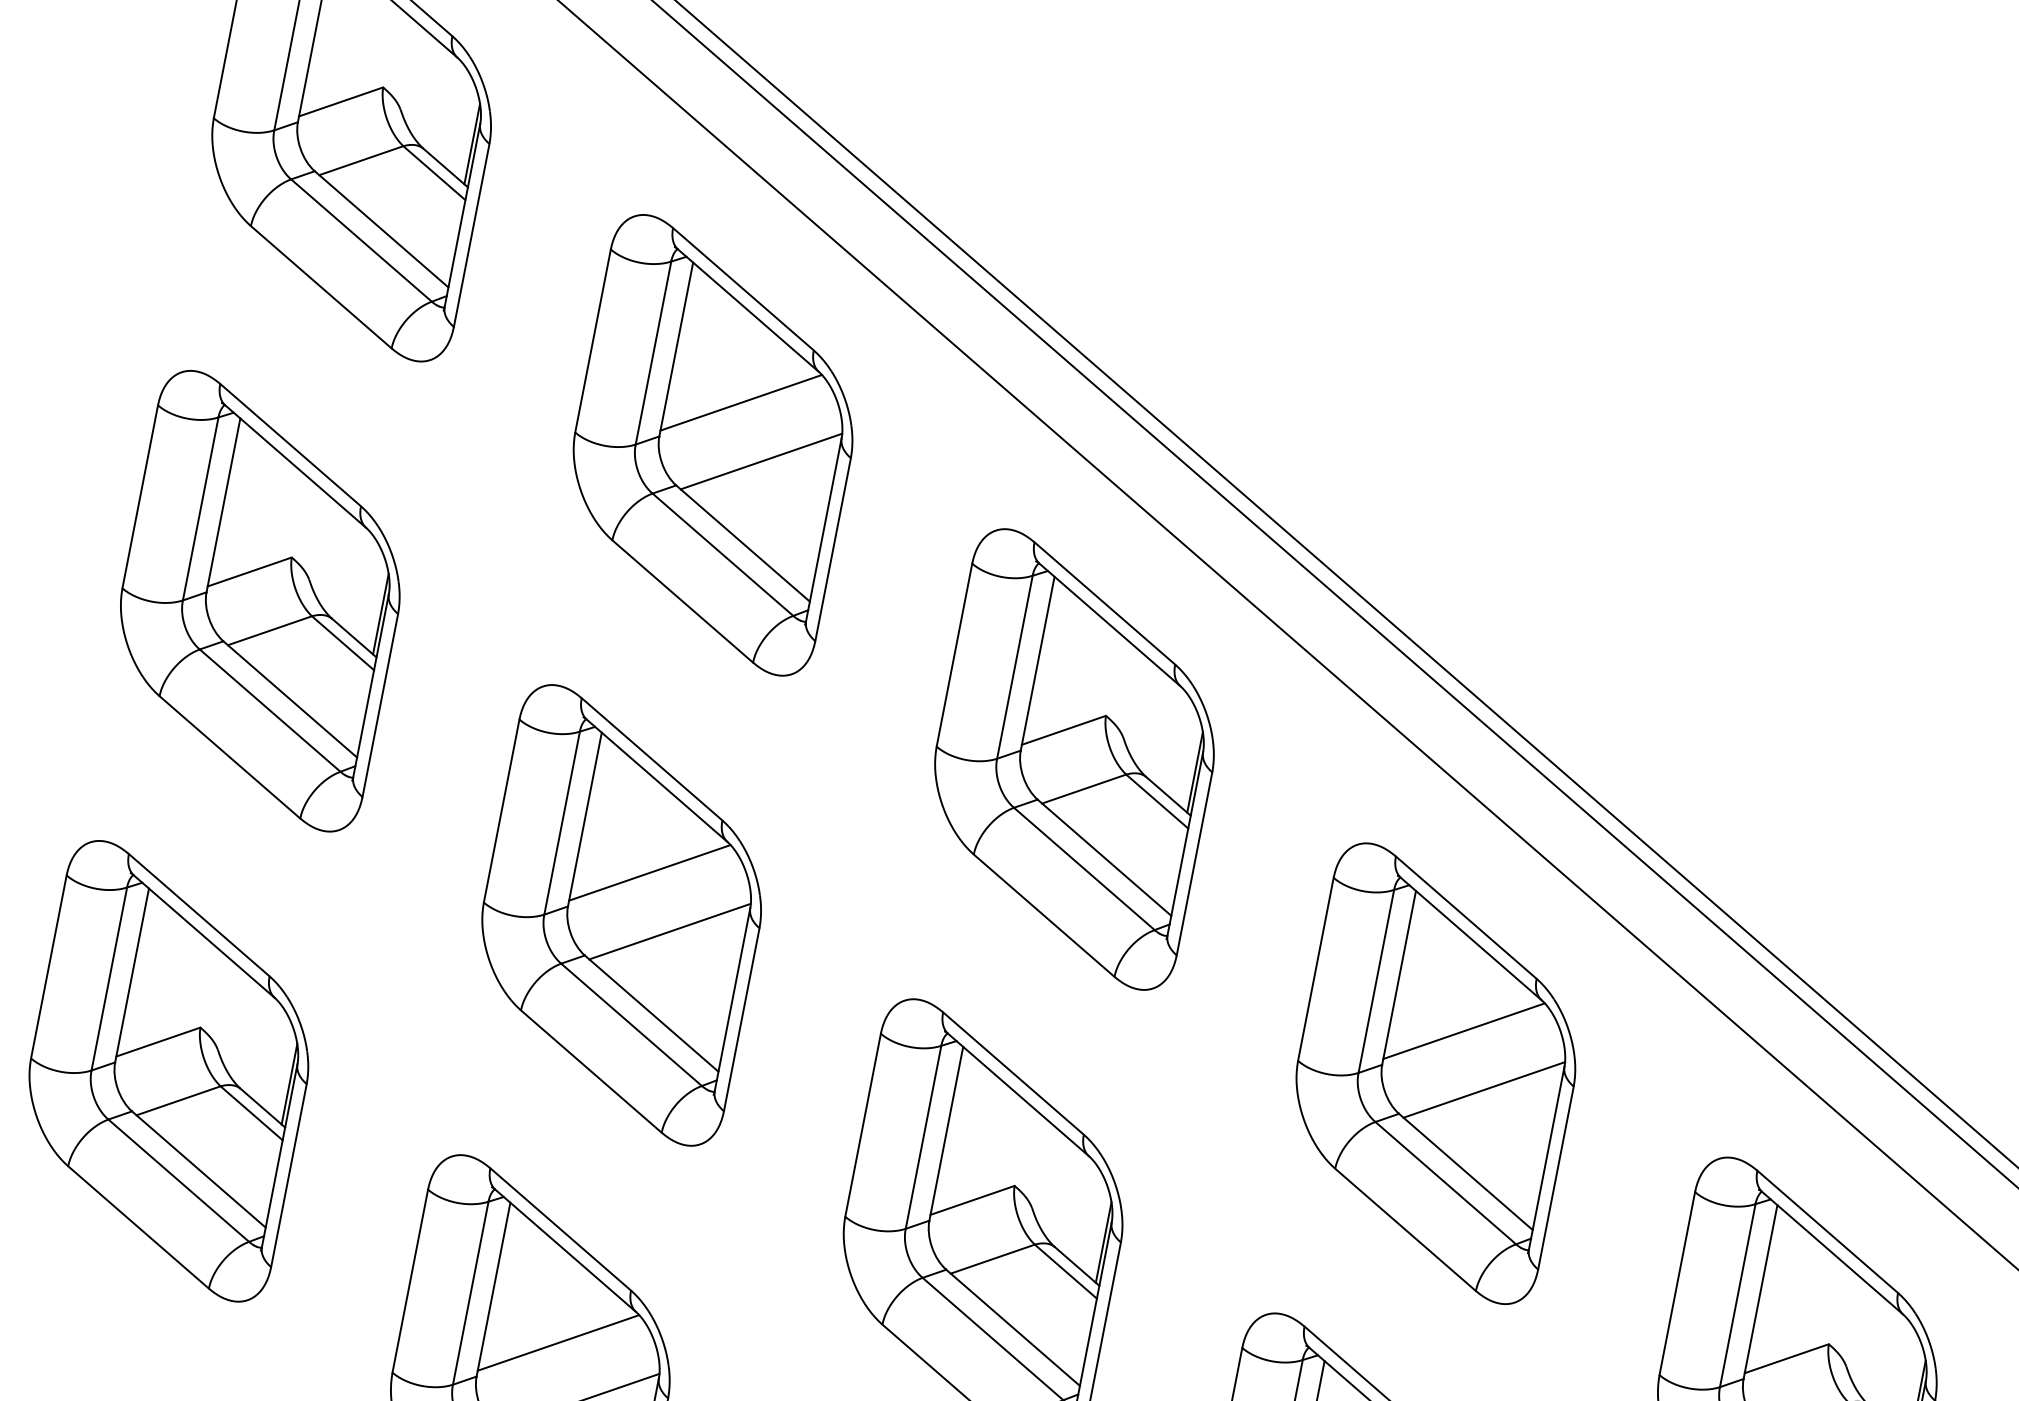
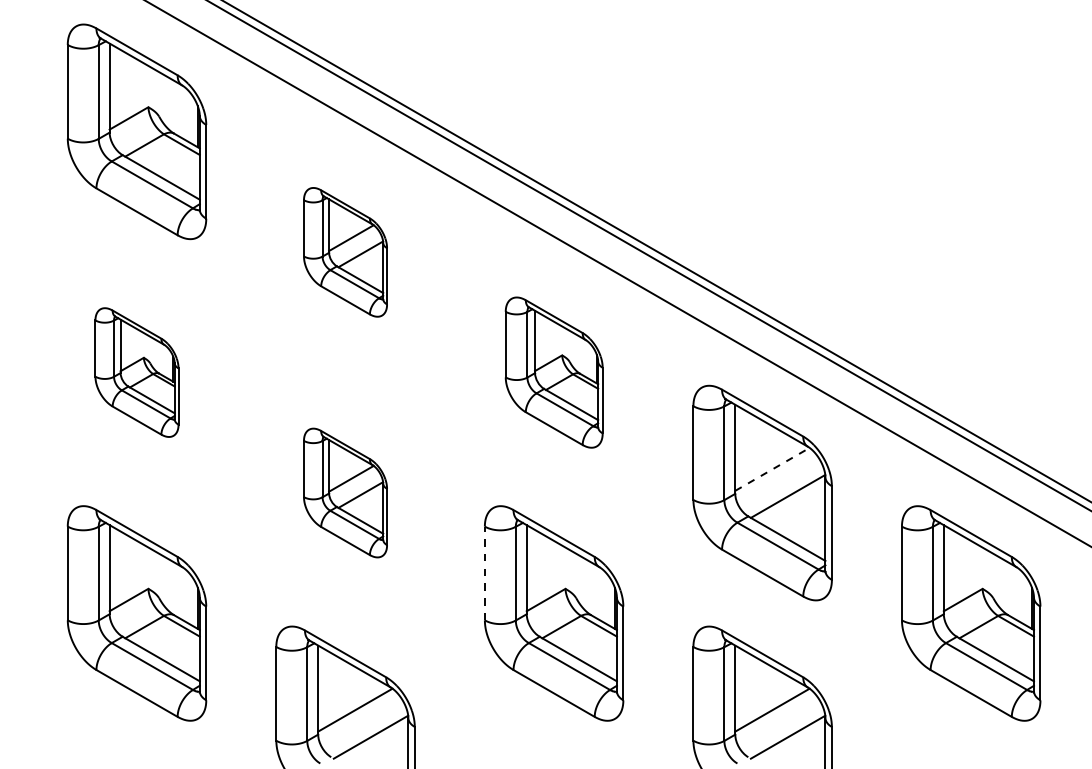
part: (712, 445) -> (345, 252), size x0.6
part: (259, 600) -> (136, 372), size x0.6
part: (1075, 759) -> (554, 372), size x0.7
part: (621, 914) -> (345, 492), size x0.6
line: (1464, 1031) -> (772, 469), solid -> dashed
line: (862, 1125) -> (484, 573), solid -> dashed

